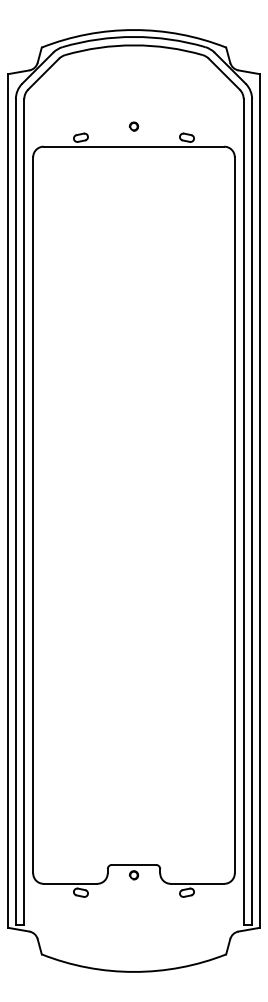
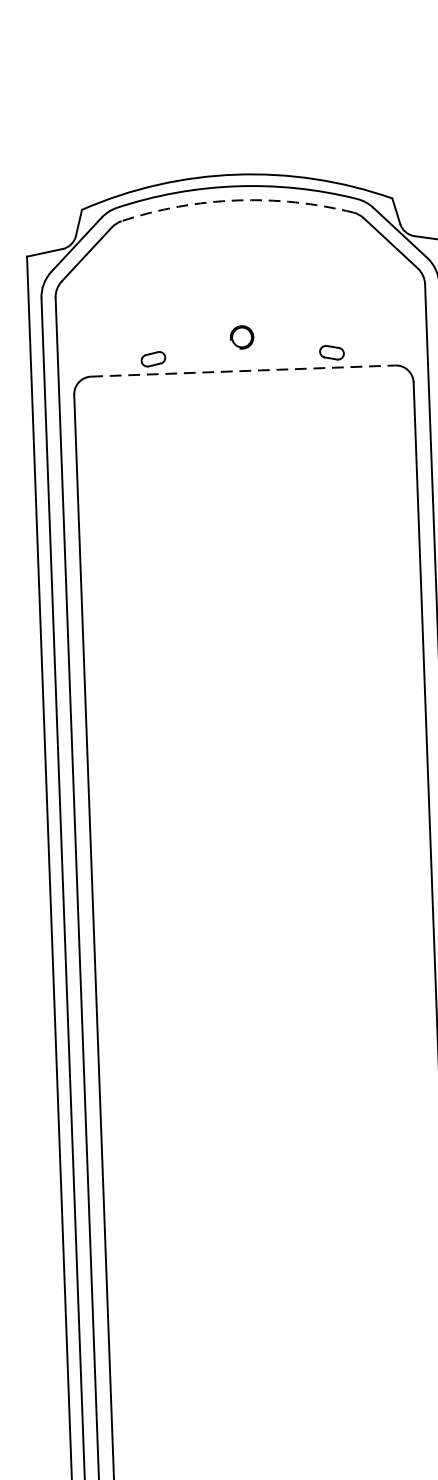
arc: (134, 45) -> (237, 200), solid -> dashed
part: (133, 126) -> (241, 337), size x1.6
line: (134, 146) -> (244, 370), solid -> dashed

